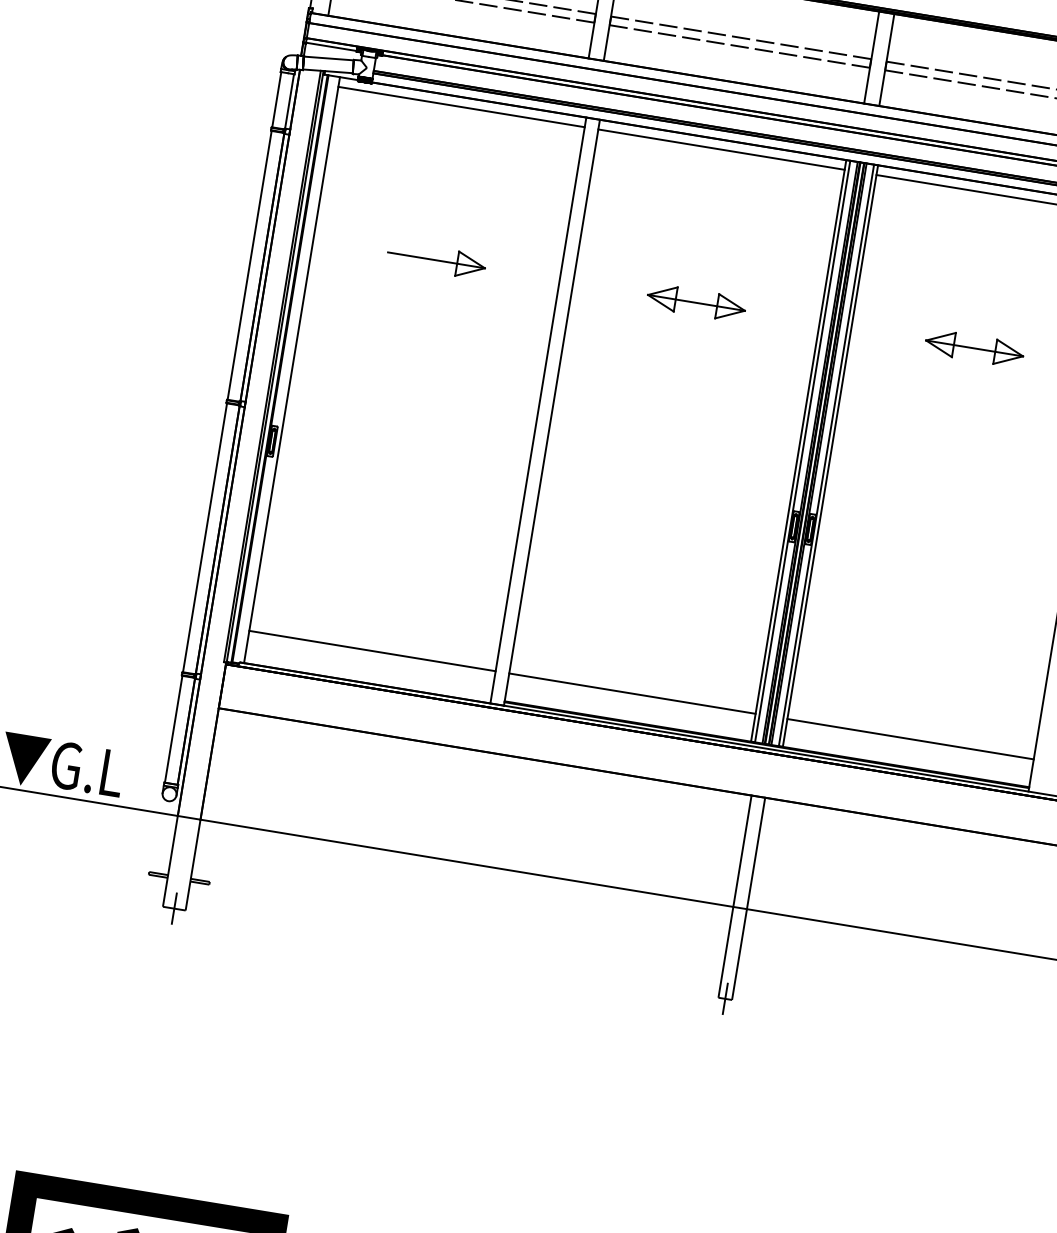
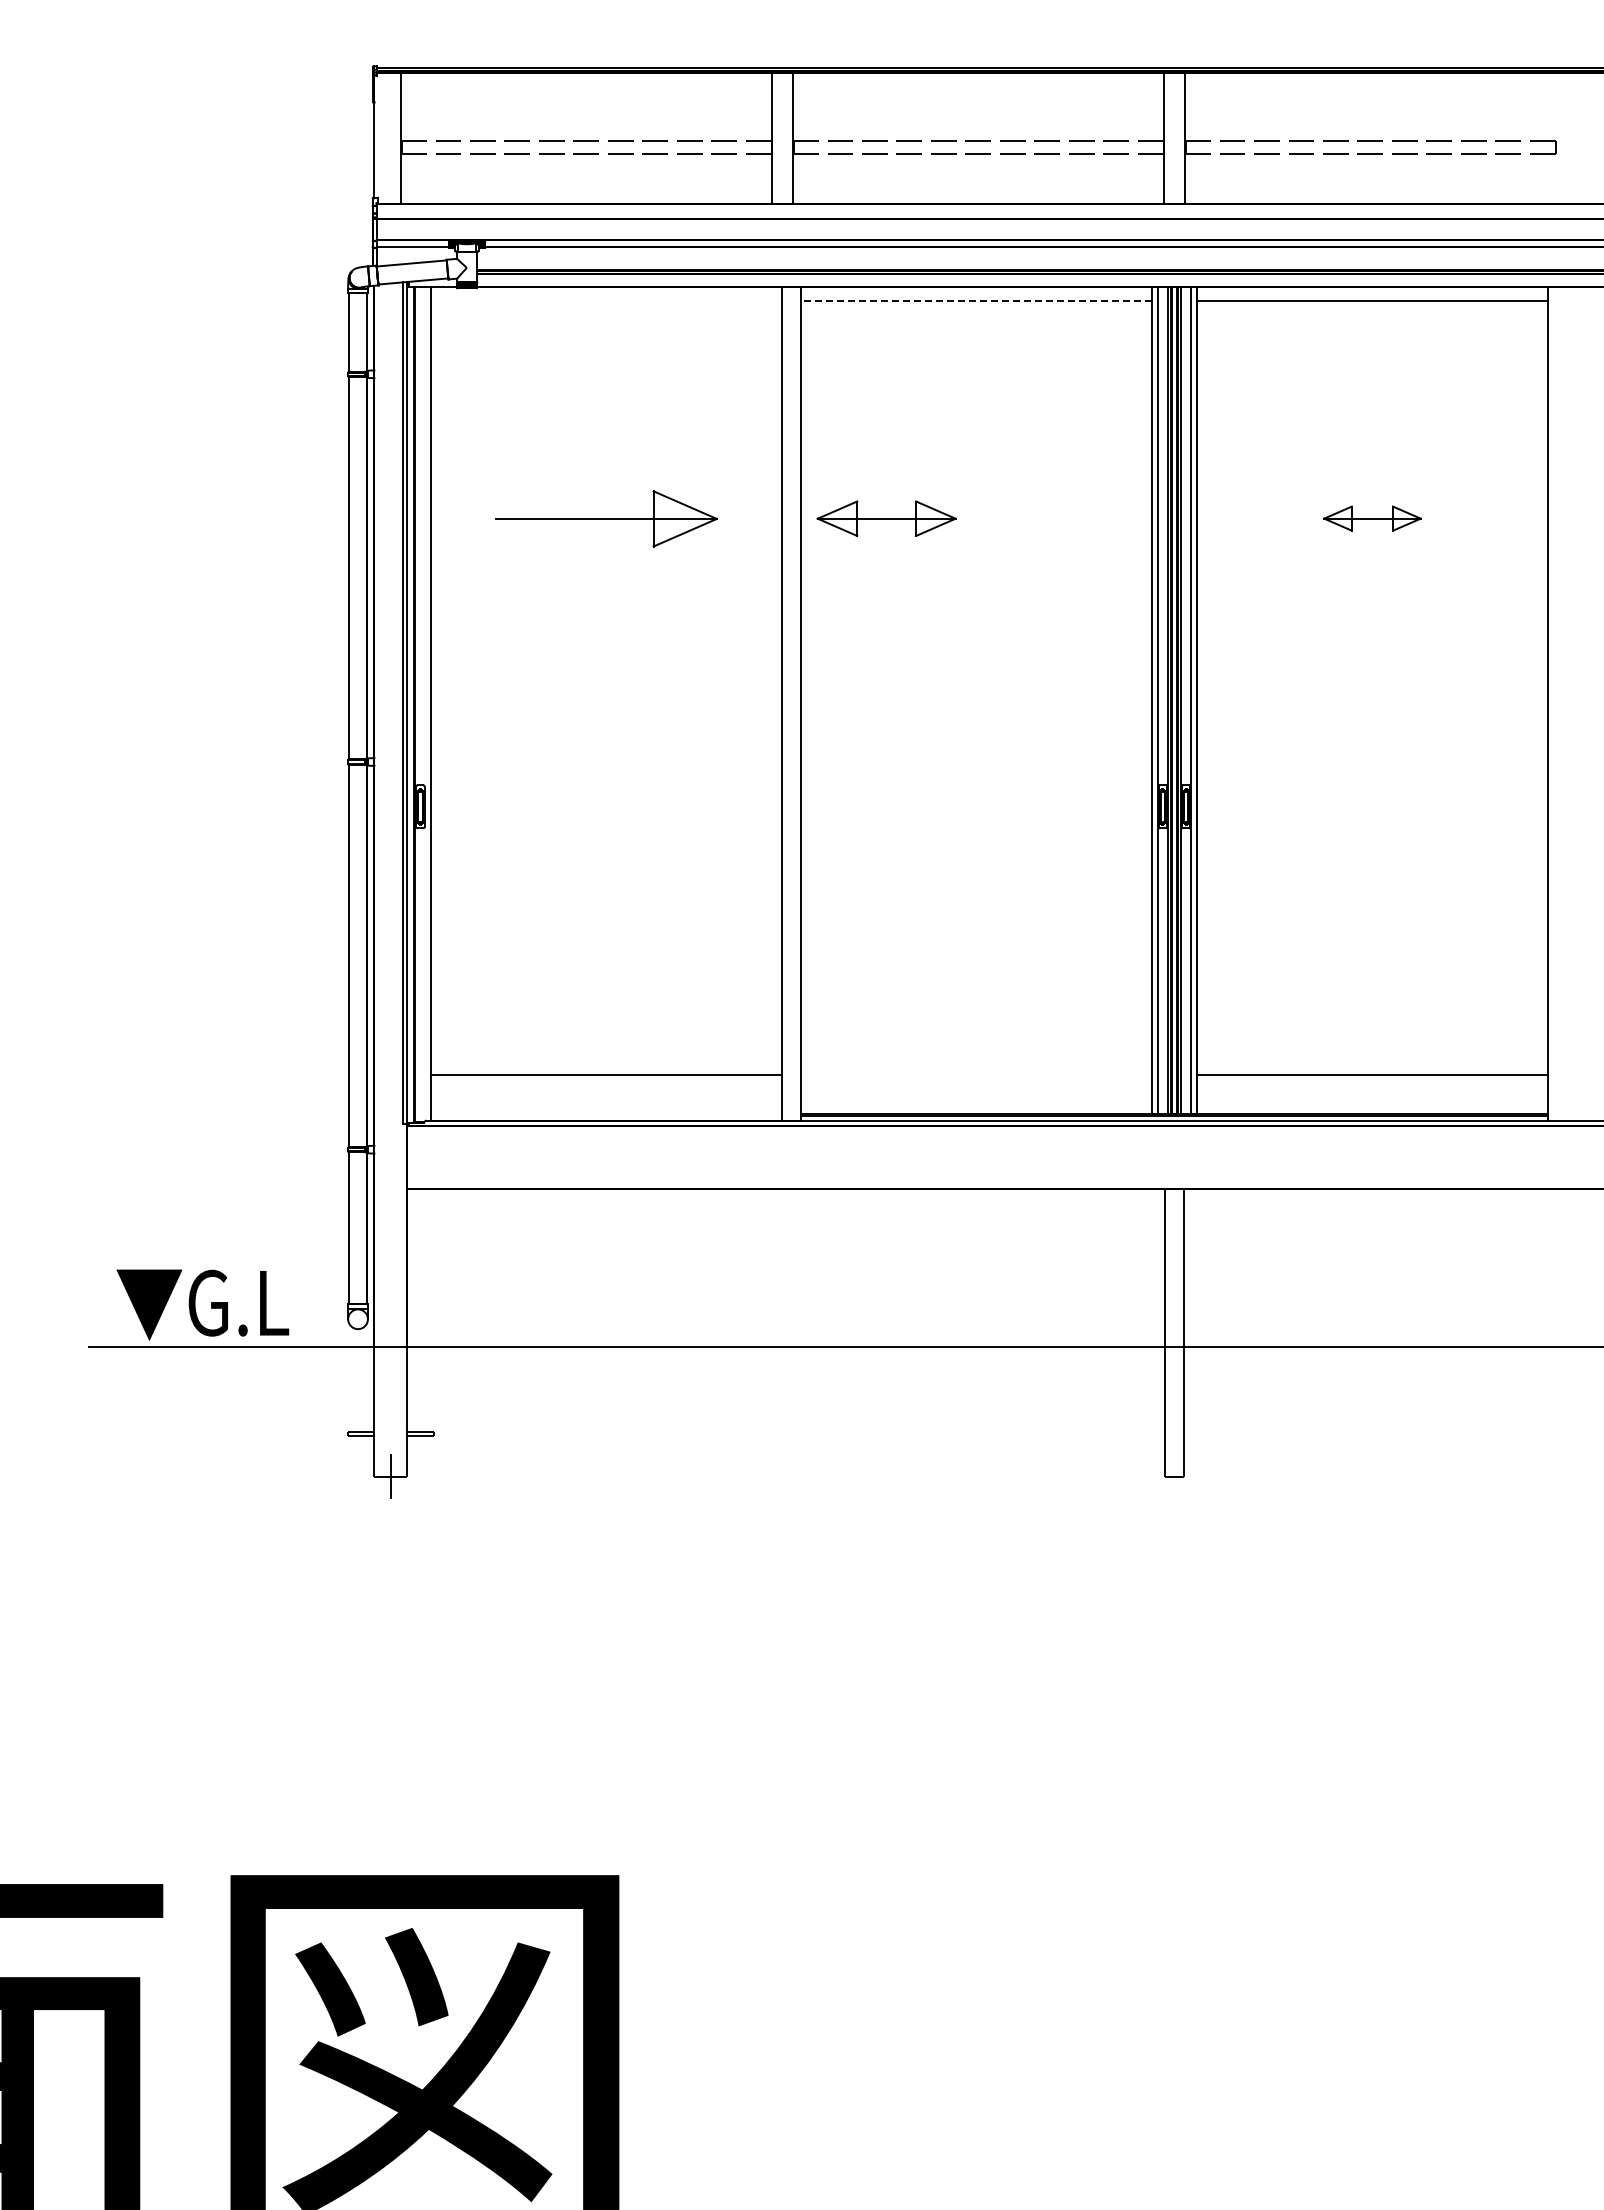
line: (461, 106) -> (606, 300), removed
line: (721, 149) -> (976, 300), solid -> dashed
part: (436, 260) -> (606, 518), size x1.6
part: (696, 302) -> (886, 518), moved
part: (974, 348) -> (1372, 518), size x0.7
line: (632, 693) -> (976, 1074), removed
line: (725, 998) -> (1174, 1476), removed

